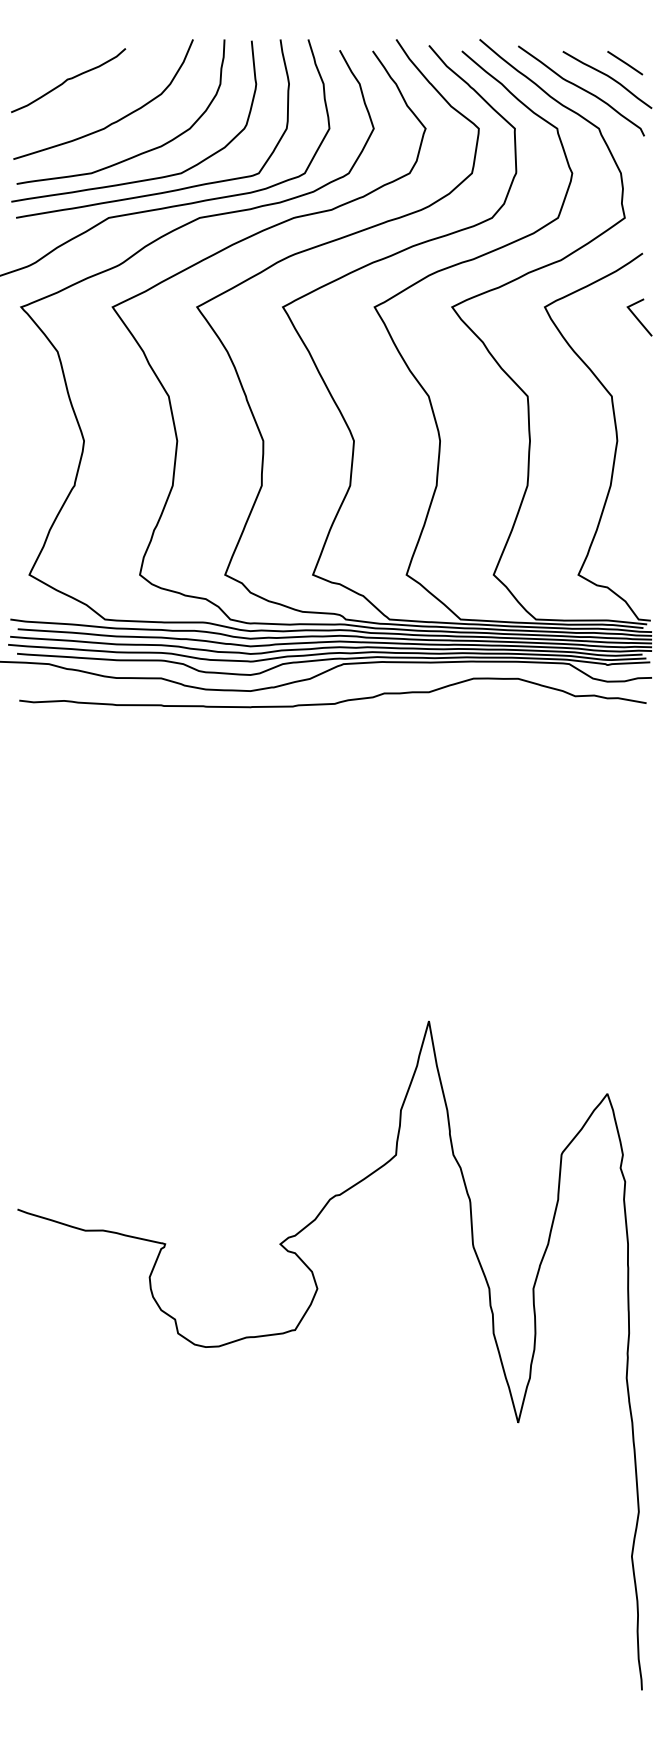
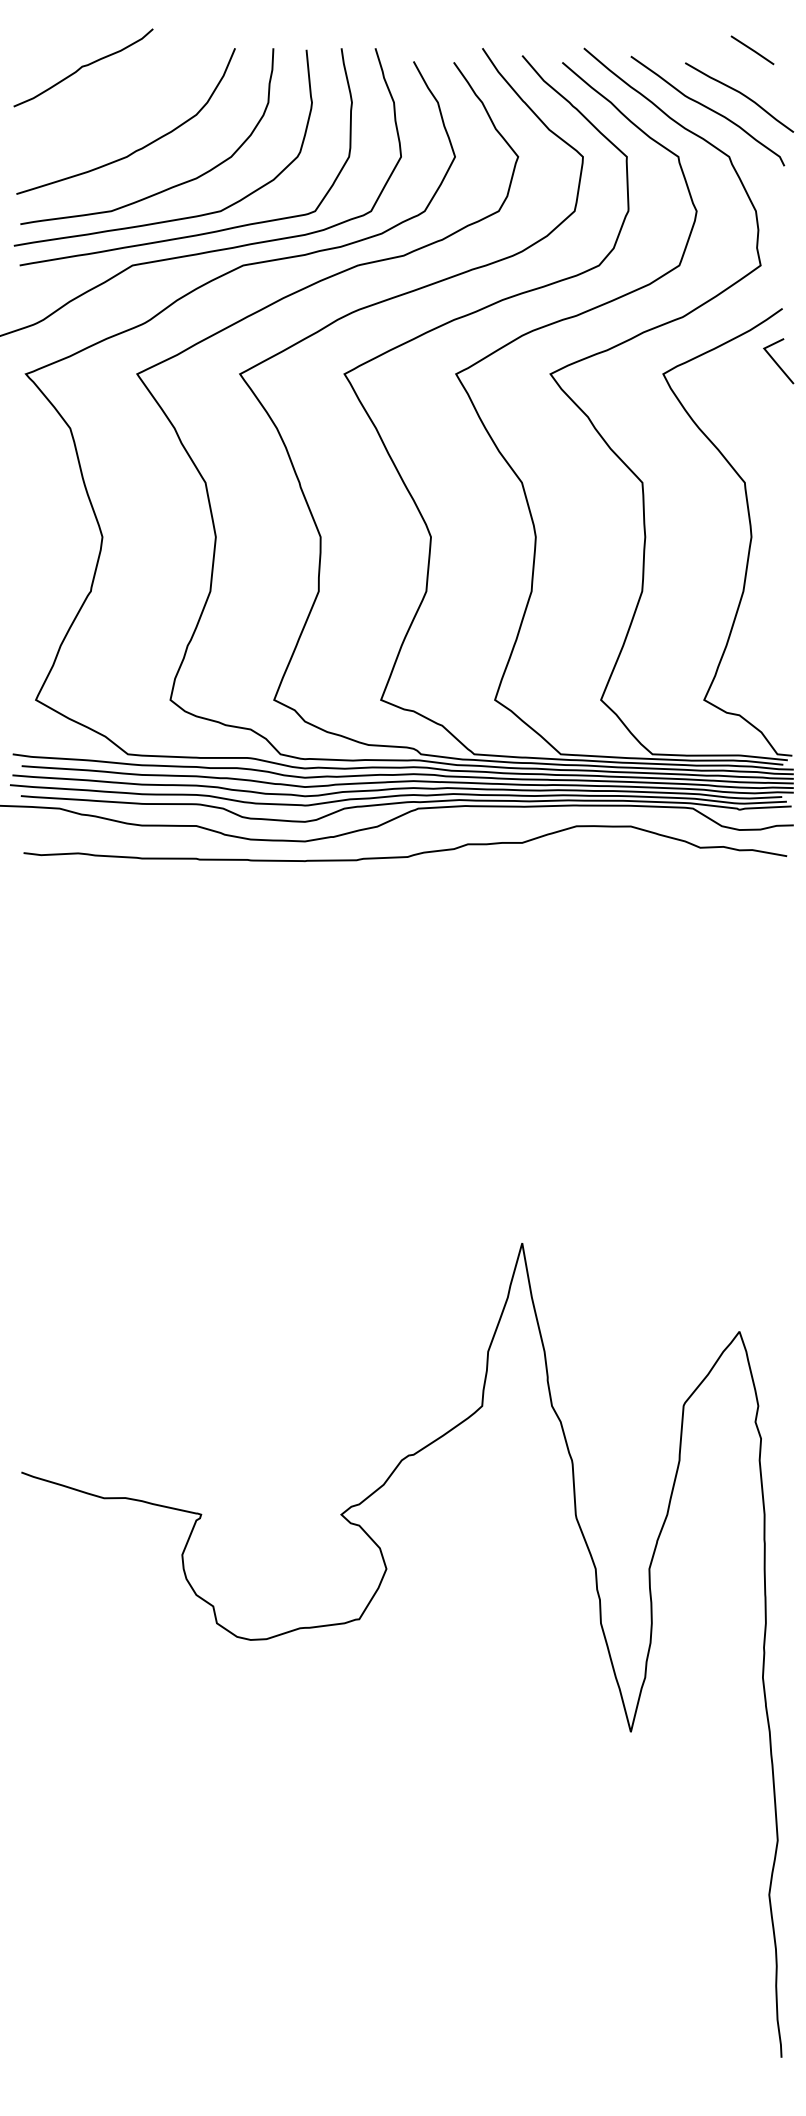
line: (625, 63) -> (752, 50), moved
curve: (68, 80) -> (83, 67), moved
line: (638, 318) -> (777, 362), moved

